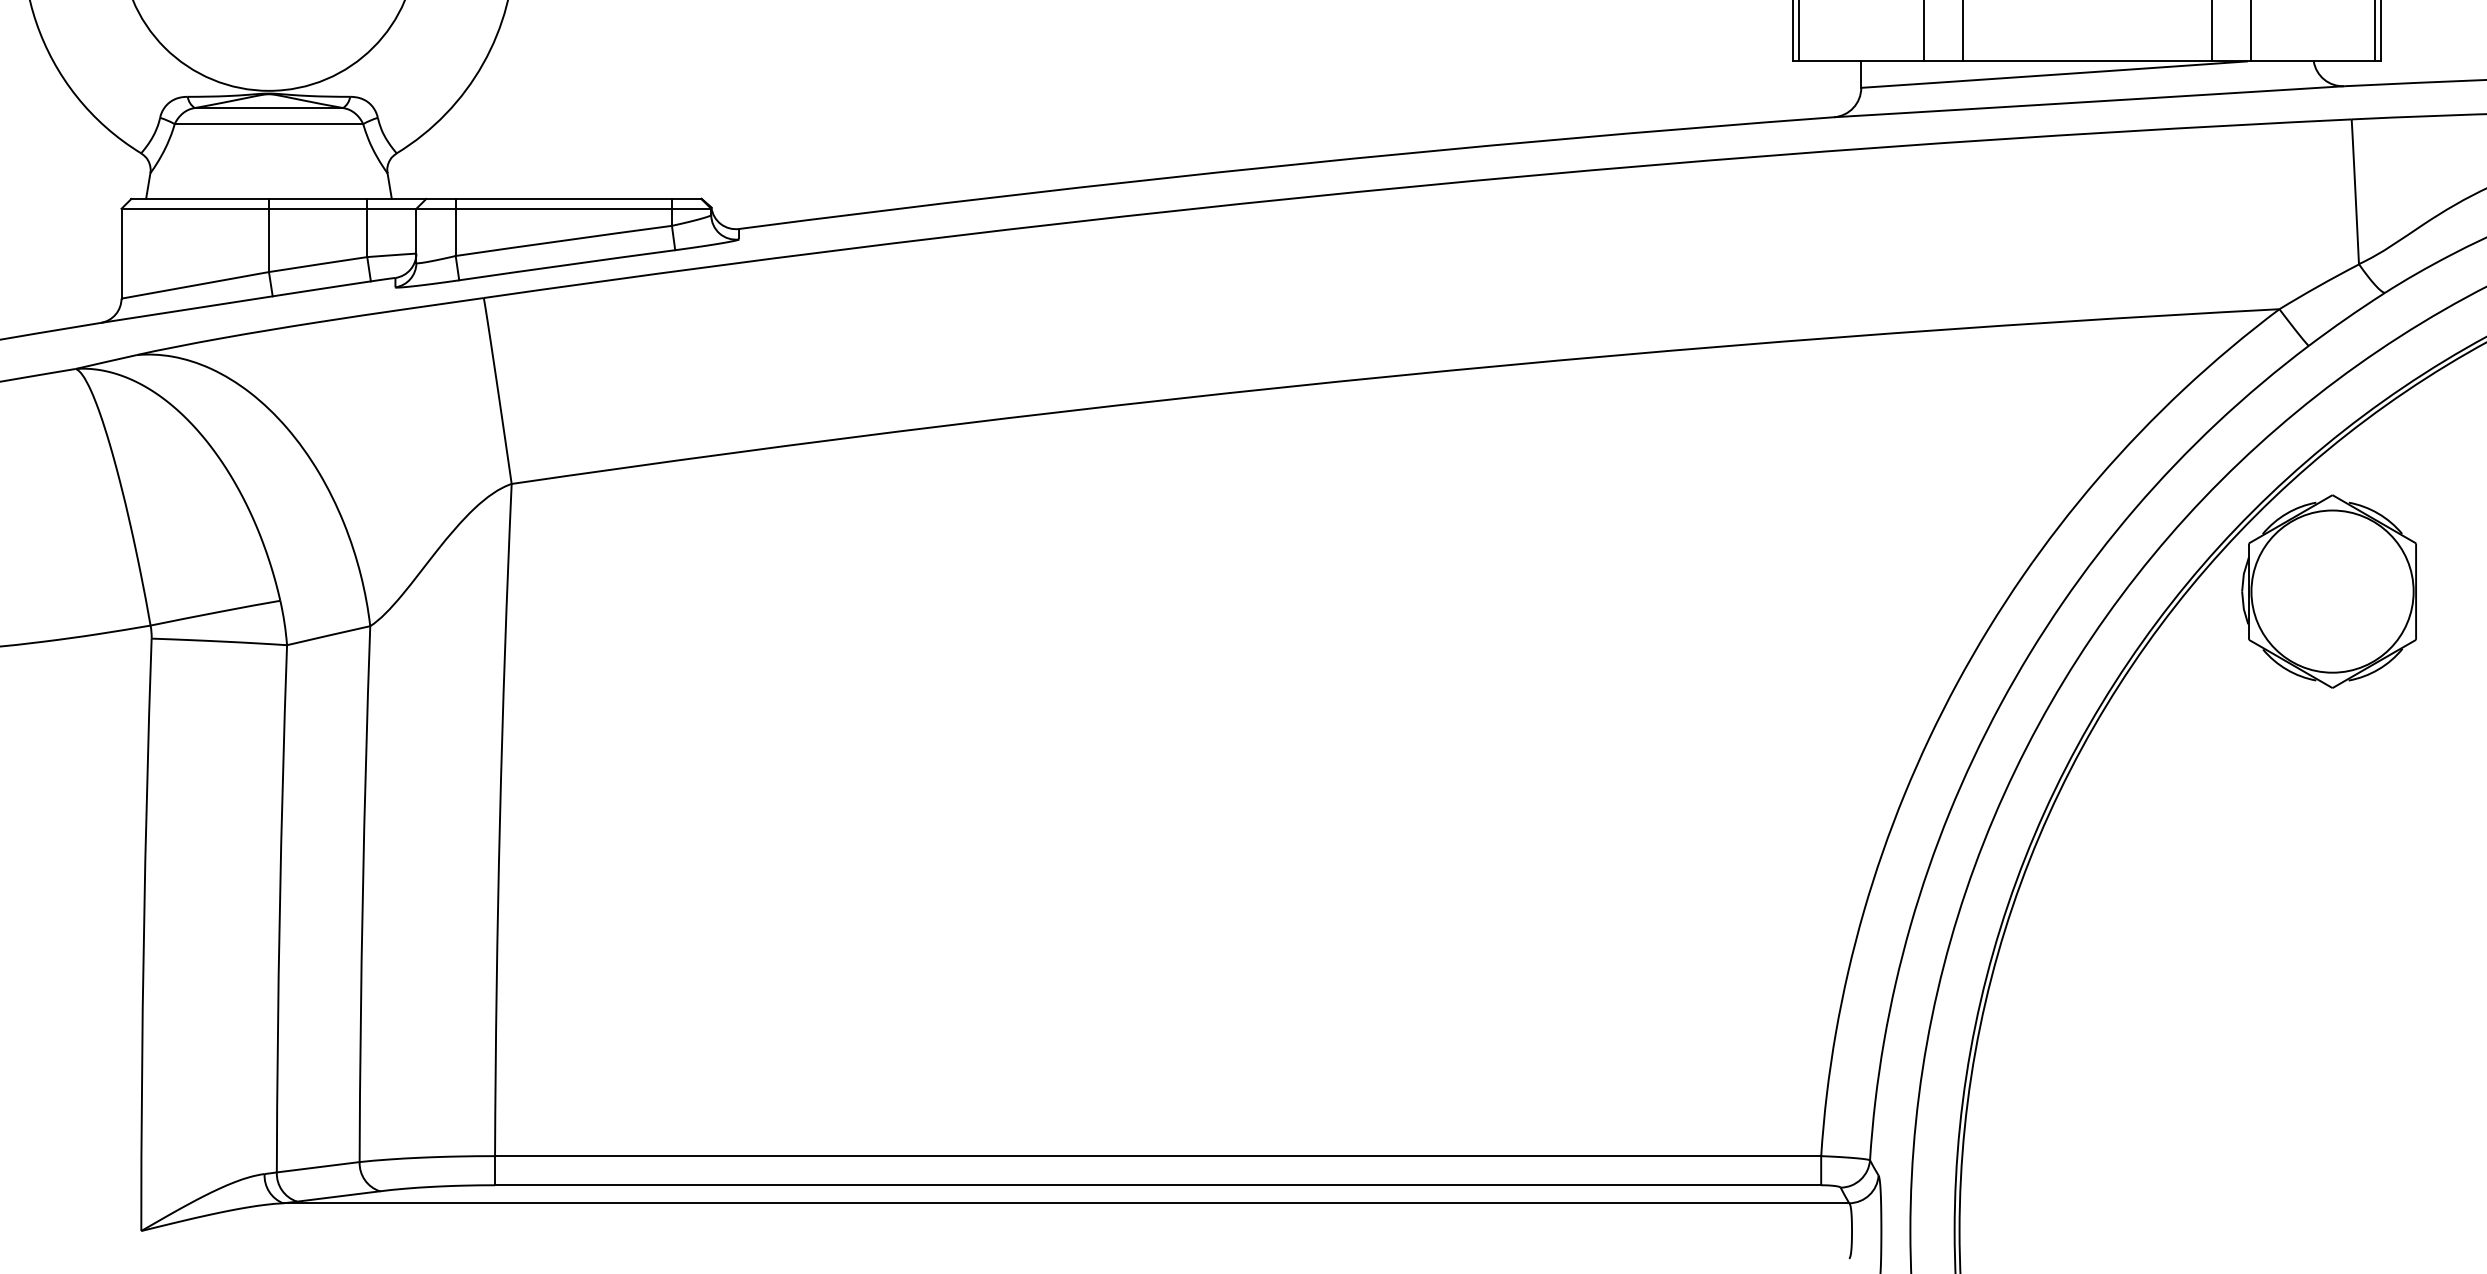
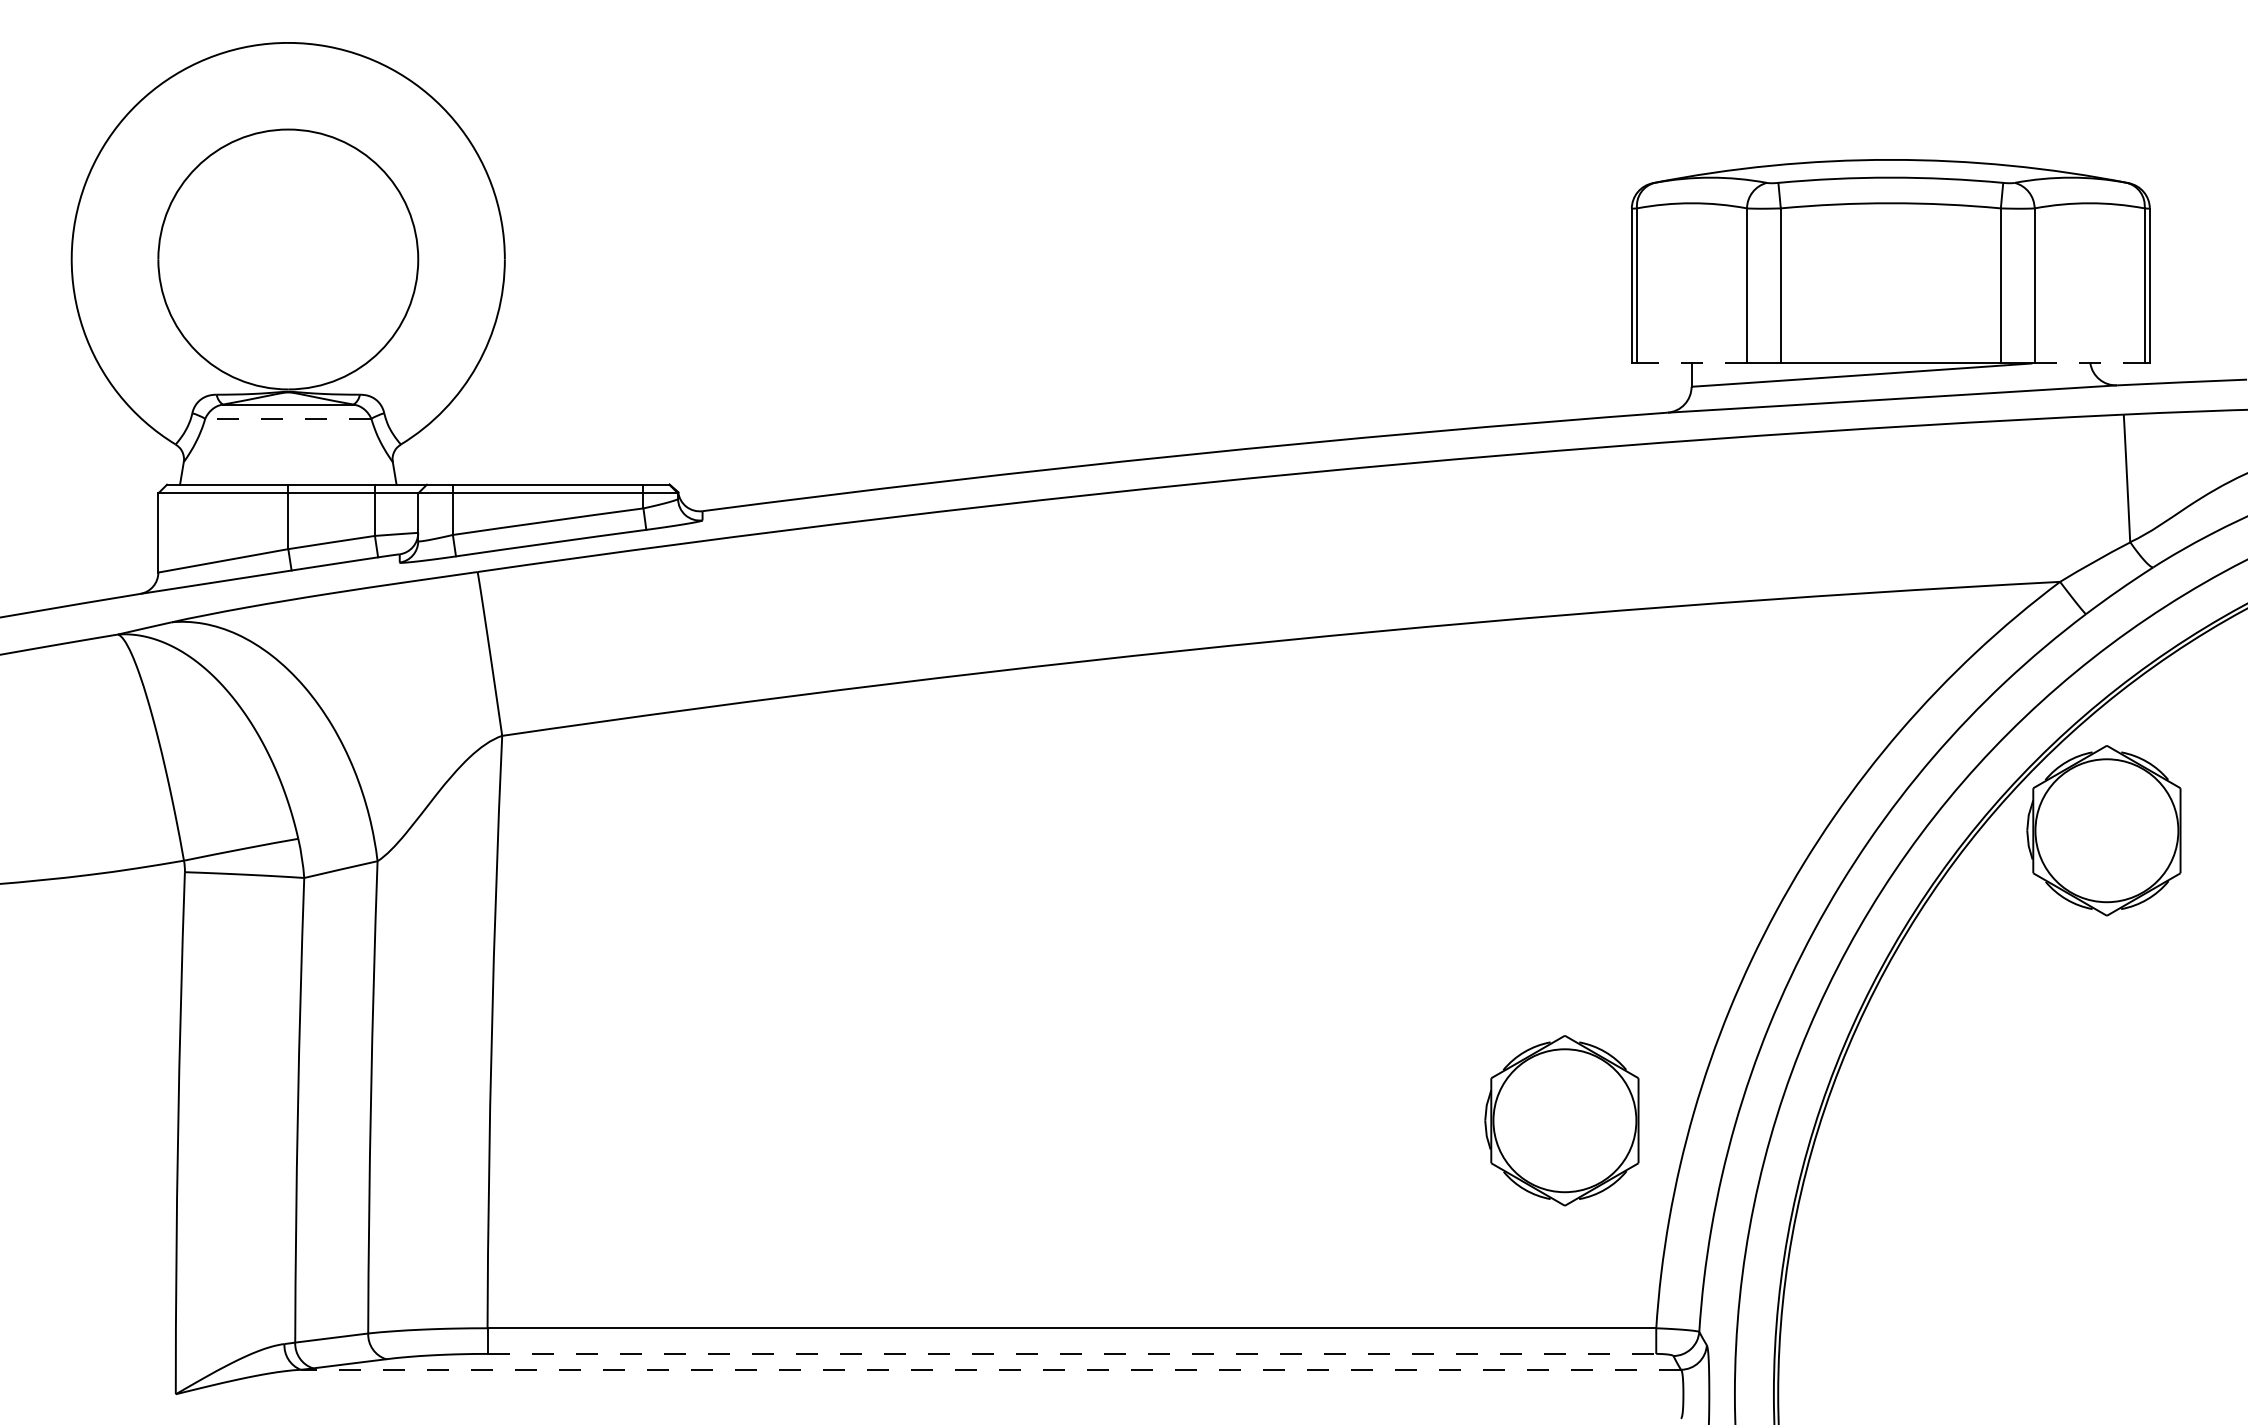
line: (1862, 61) -> (1692, 363), solid -> dashed
line: (2313, 61) -> (2090, 363), solid -> dashed
line: (268, 123) -> (287, 418), solid -> dashed
part: (1713, 920) -> (1561, 1120), added
line: (1158, 1184) -> (1072, 1353), solid -> dashed
line: (1065, 1202) -> (990, 1369), solid -> dashed

